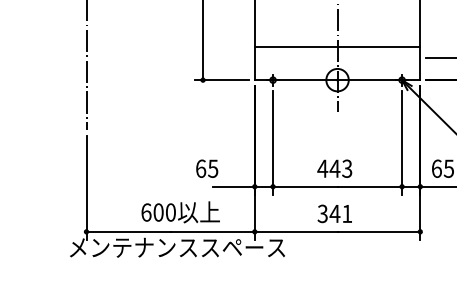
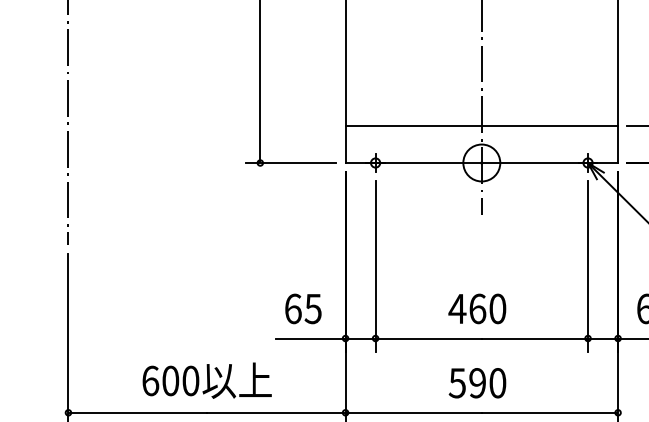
line: (337, 46) -> (481, 125), moved
text: (207, 168) -> (303, 308), moved
text: (340, 168) -> (486, 308), 443 -> 460
text: (180, 212) -> (206, 380), moved
text: (335, 213) -> (478, 382), 341 -> 590

